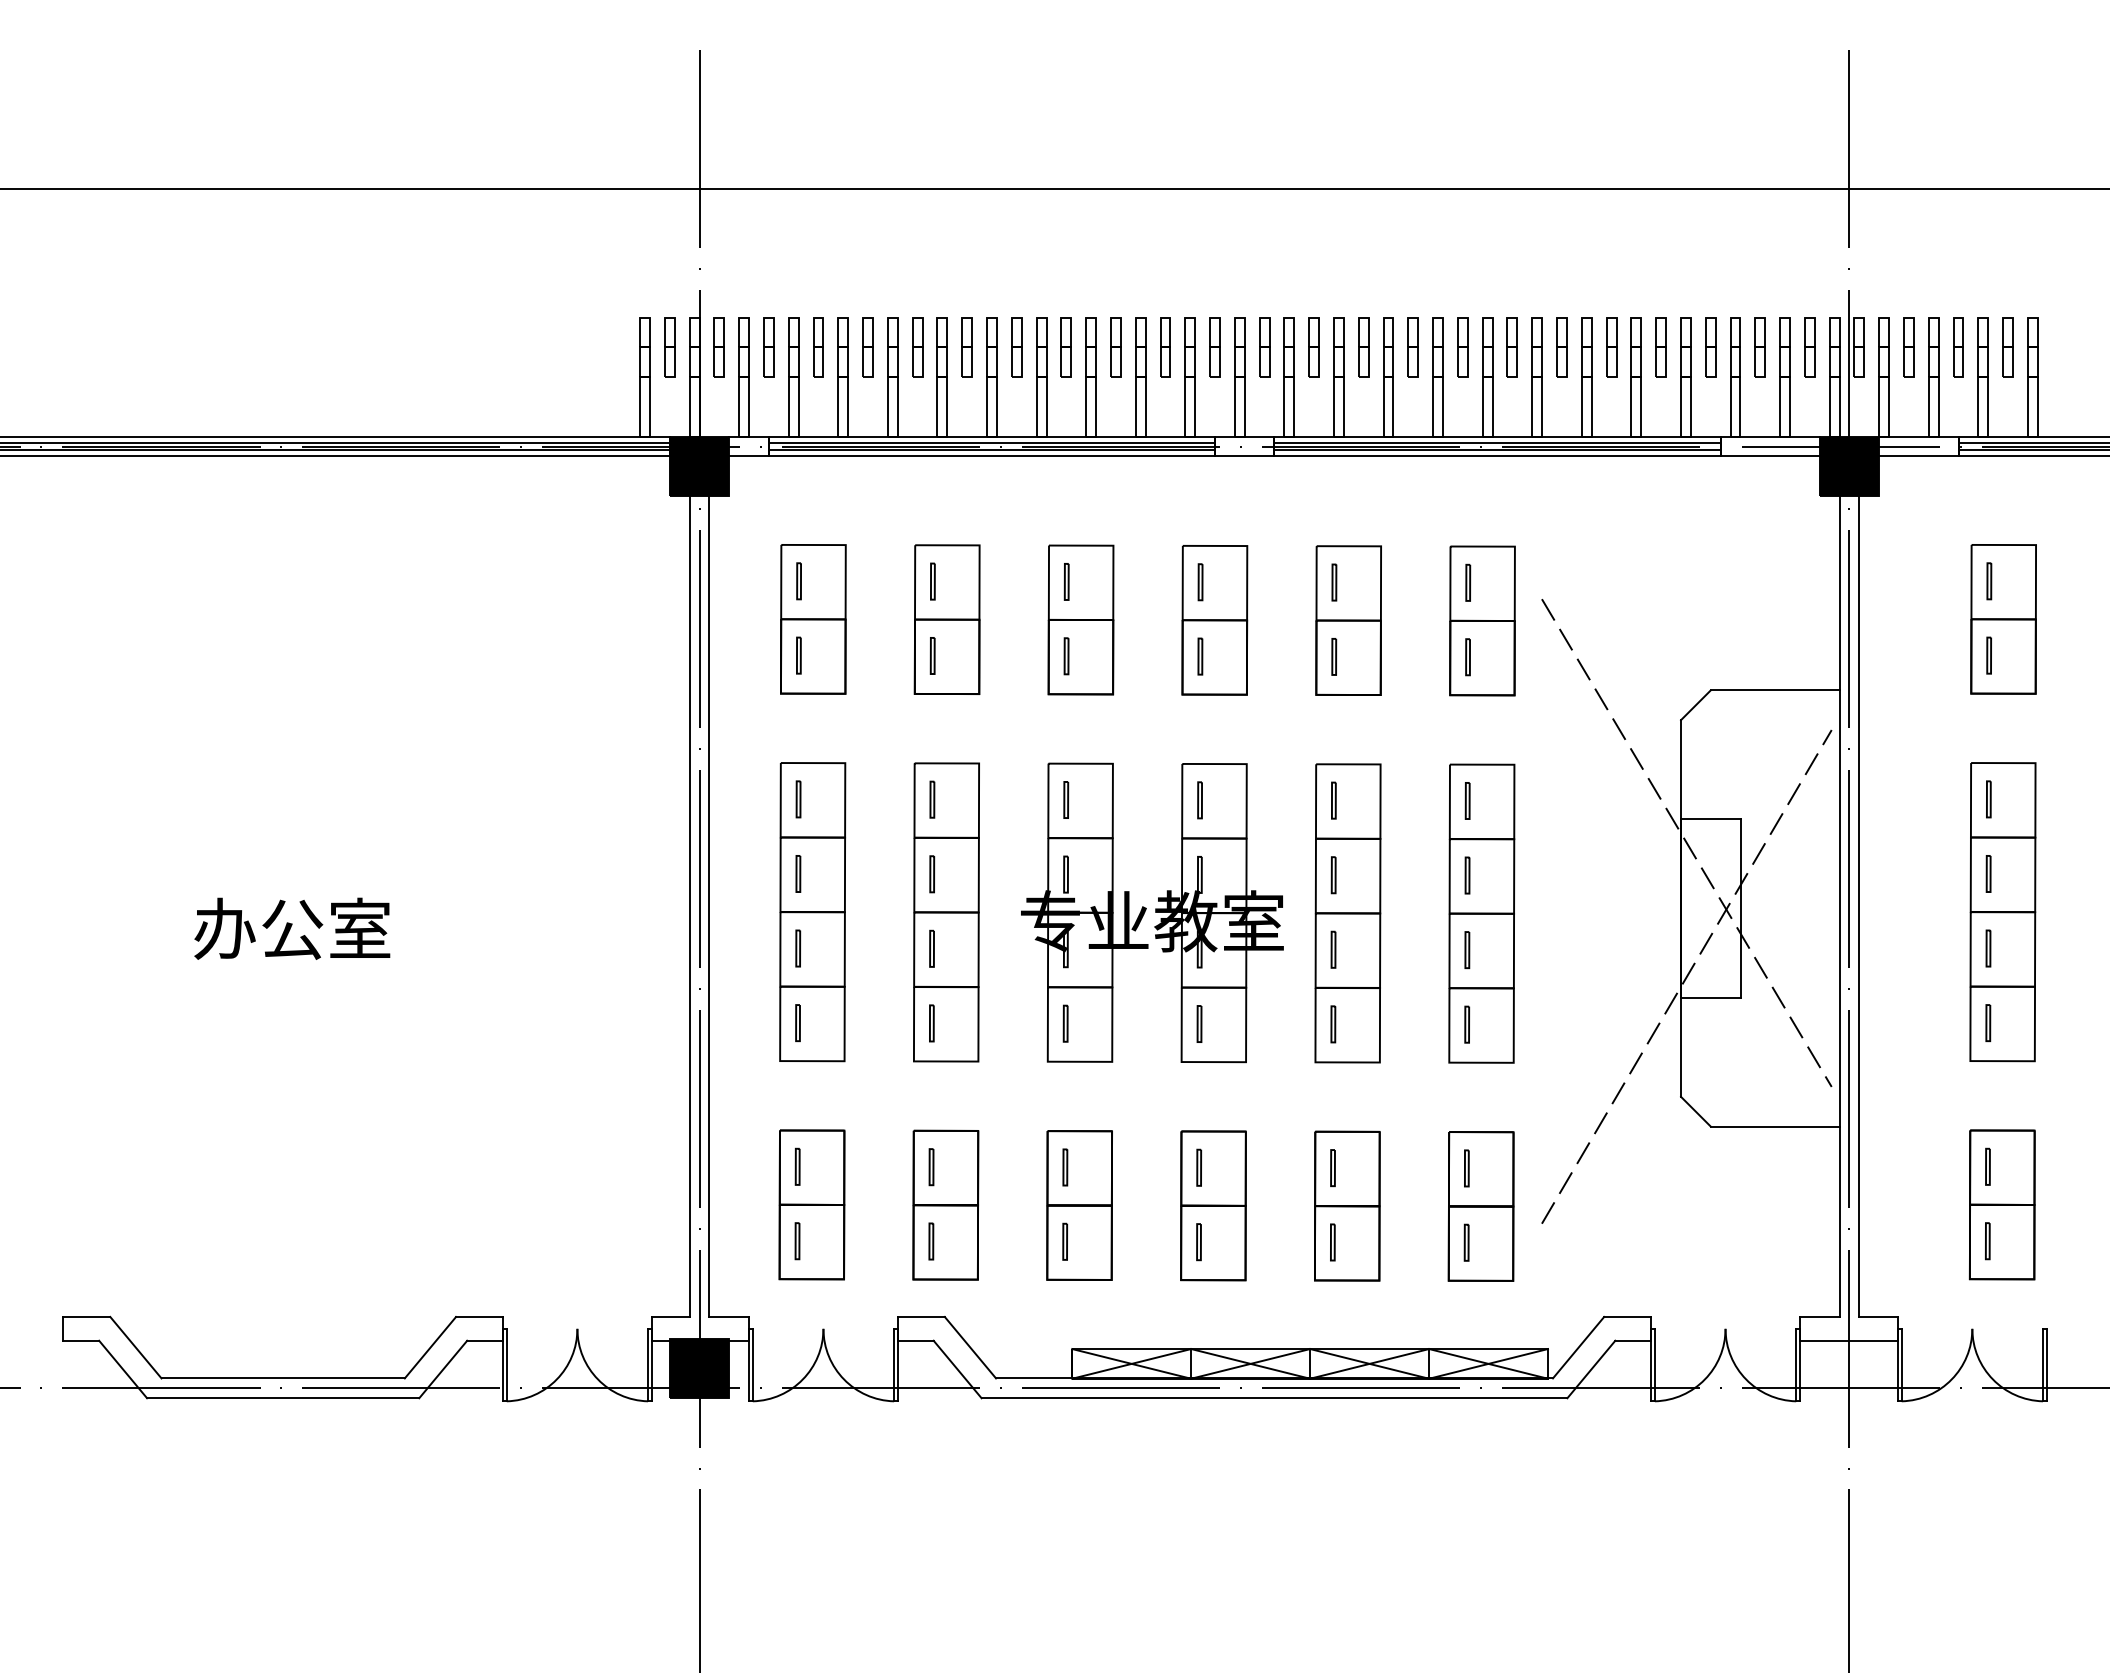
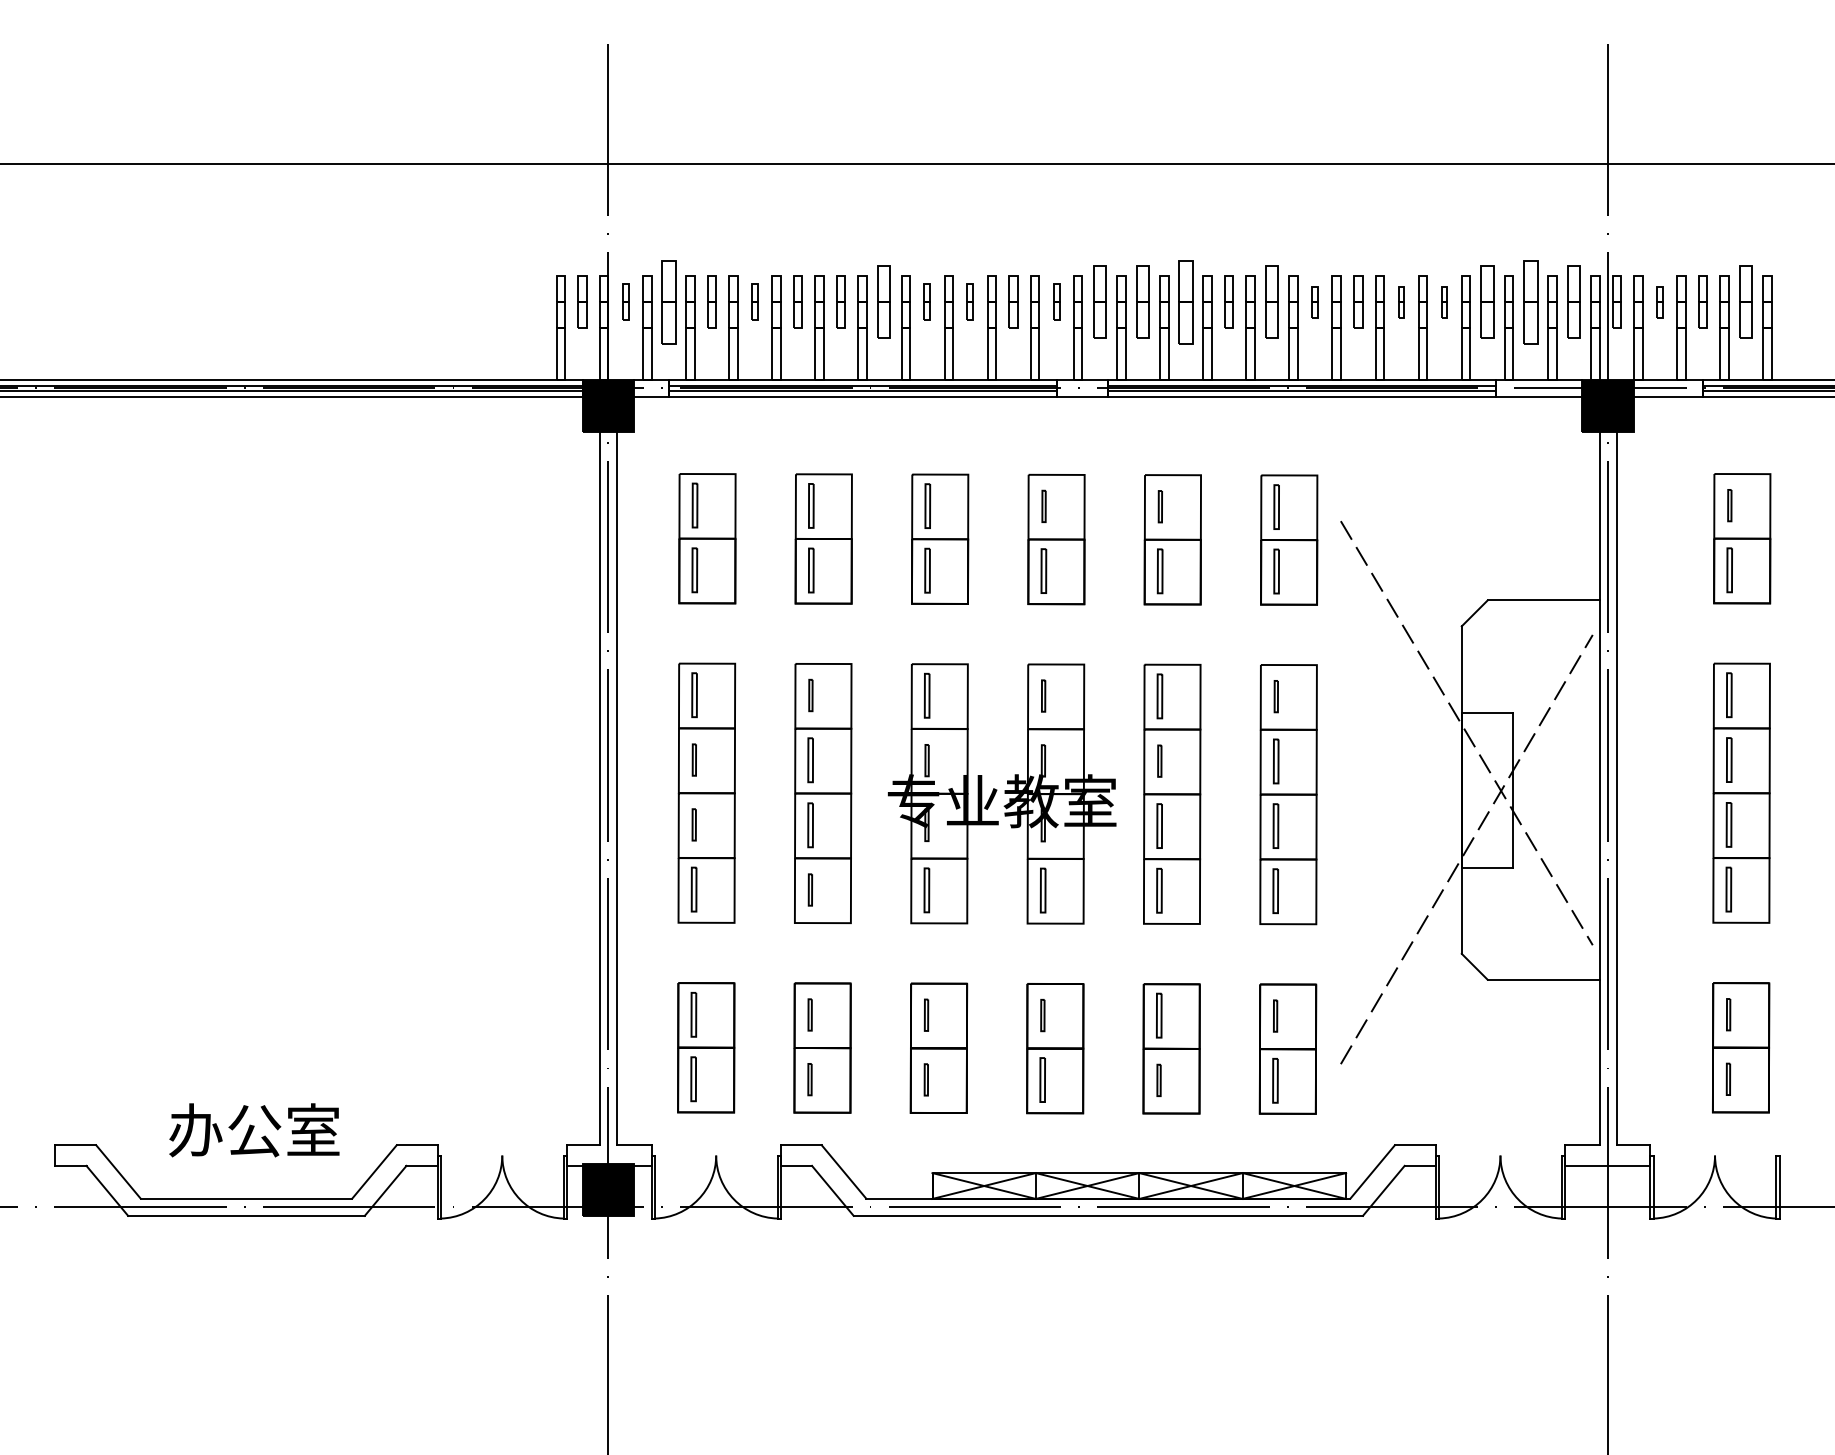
part: (718, 347) -> (624, 302), size x0.7
part: (768, 347) -> (668, 302), size x1.6
part: (867, 347) -> (754, 302), size x0.7
part: (1016, 347) -> (884, 302), size x1.4
part: (1065, 347) -> (926, 302), size x0.7
part: (1115, 347) -> (970, 302), size x0.7
part: (1214, 347) -> (1056, 302), size x0.7
part: (1264, 347) -> (1099, 302), size x1.4
part: (1313, 347) -> (1142, 302), size x1.4
part: (1363, 347) -> (1185, 302), size x1.6
part: (1462, 347) -> (1271, 302), size x1.4
part: (1511, 347) -> (1314, 302), size x0.6
part: (1611, 347) -> (1401, 302), size x0.6
part: (1660, 347) -> (1443, 302), size x0.6
part: (1710, 347) -> (1487, 302), size x1.4
part: (1759, 347) -> (1529, 302), size x1.6
part: (1809, 347) -> (1573, 302), size x1.4
part: (1908, 347) -> (1659, 302), size x0.6
part: (2007, 347) -> (1745, 302), size x1.4
part: (798, 581) -> (694, 505), size x1.4
part: (932, 581) -> (810, 505), size x1.4
part: (1066, 581) -> (927, 505), size x1.4
part: (1468, 582) -> (1276, 506), size x1.4
part: (798, 655) -> (694, 570), size x1.4
part: (932, 655) -> (810, 570), size x1.4
part: (1988, 655) -> (1729, 570), size x1.4
part: (1066, 656) -> (927, 571), size x1.4
part: (1200, 656) -> (1043, 571), size x1.4
part: (1334, 656) -> (1160, 571), size x1.4
part: (1467, 657) -> (1276, 571), size x1.4
part: (798, 799) -> (694, 695), size x1.4
part: (1066, 799) -> (927, 695), size x1.4
part: (1988, 799) -> (1729, 695), size x1.4
part: (1333, 800) -> (1159, 696), size x1.4
part: (1988, 873) -> (1729, 759), size x1.4
part: (932, 874) -> (810, 760), size x1.4
part: (1467, 875) -> (1276, 761), size x1.4
text: (292, 928) -> (254, 1130), moved
part: (931, 948) -> (810, 824), size x1.4
part: (1988, 948) -> (1729, 824), size x1.4
part: (1333, 949) -> (1159, 825), size x1.4
part: (1467, 950) -> (1276, 826), size x1.4
part: (797, 1023) -> (693, 890), size x1.4
part: (1065, 1023) -> (926, 890), size x1.4
part: (1199, 1023) -> (1043, 890), size x1.4
part: (1988, 1023) -> (1729, 890), size x1.4
part: (1333, 1024) -> (1159, 890), size x1.4
part: (1467, 1024) -> (1276, 890), size x1.4
part: (797, 1166) -> (693, 1014), size x1.4
part: (1332, 1168) -> (1158, 1016), size x1.4
part: (797, 1241) -> (693, 1079), size x1.4
part: (1198, 1242) -> (1042, 1080), size x1.4
part: (1466, 1242) -> (1275, 1080), size x1.4

